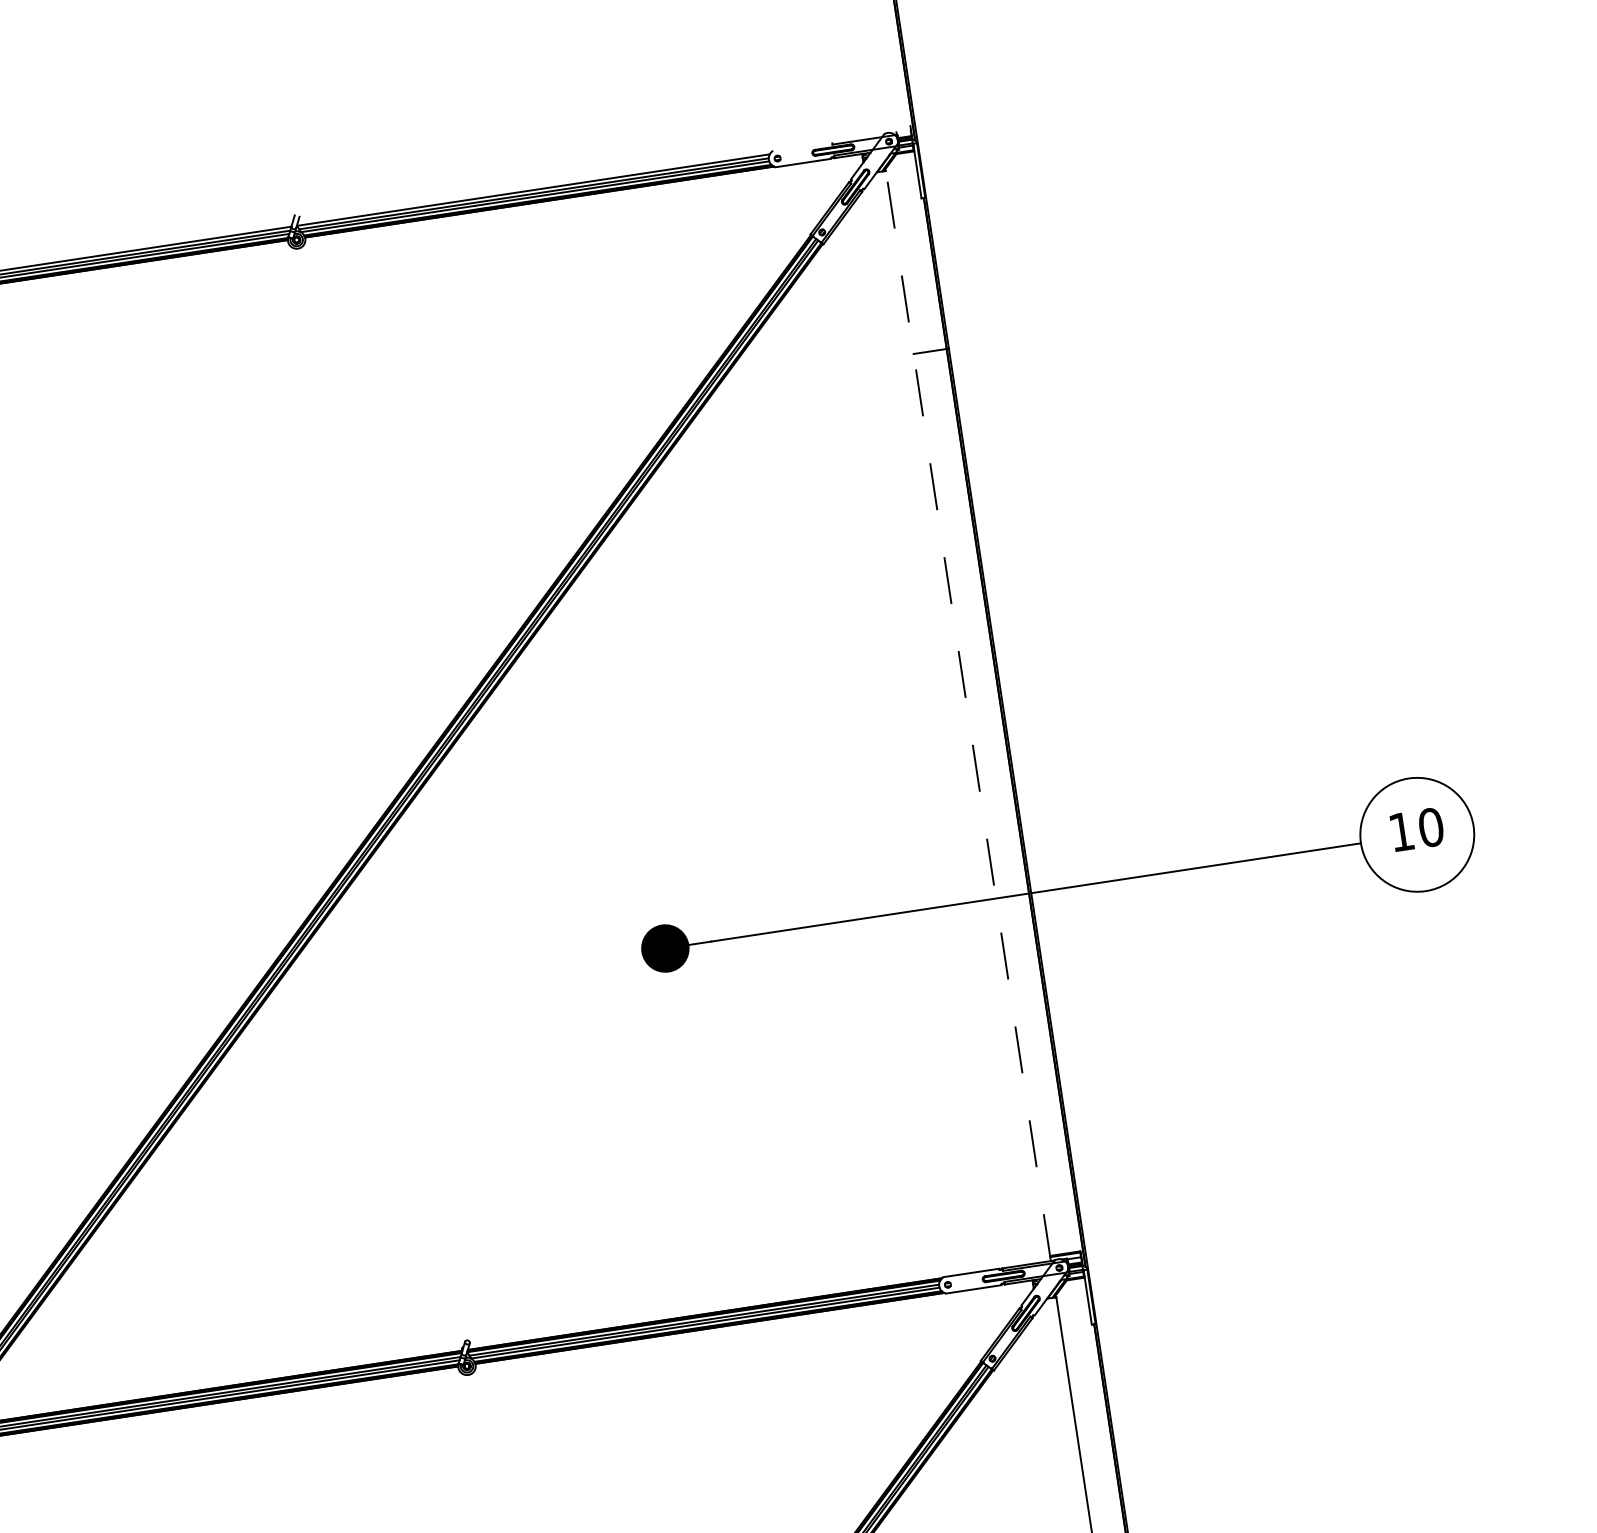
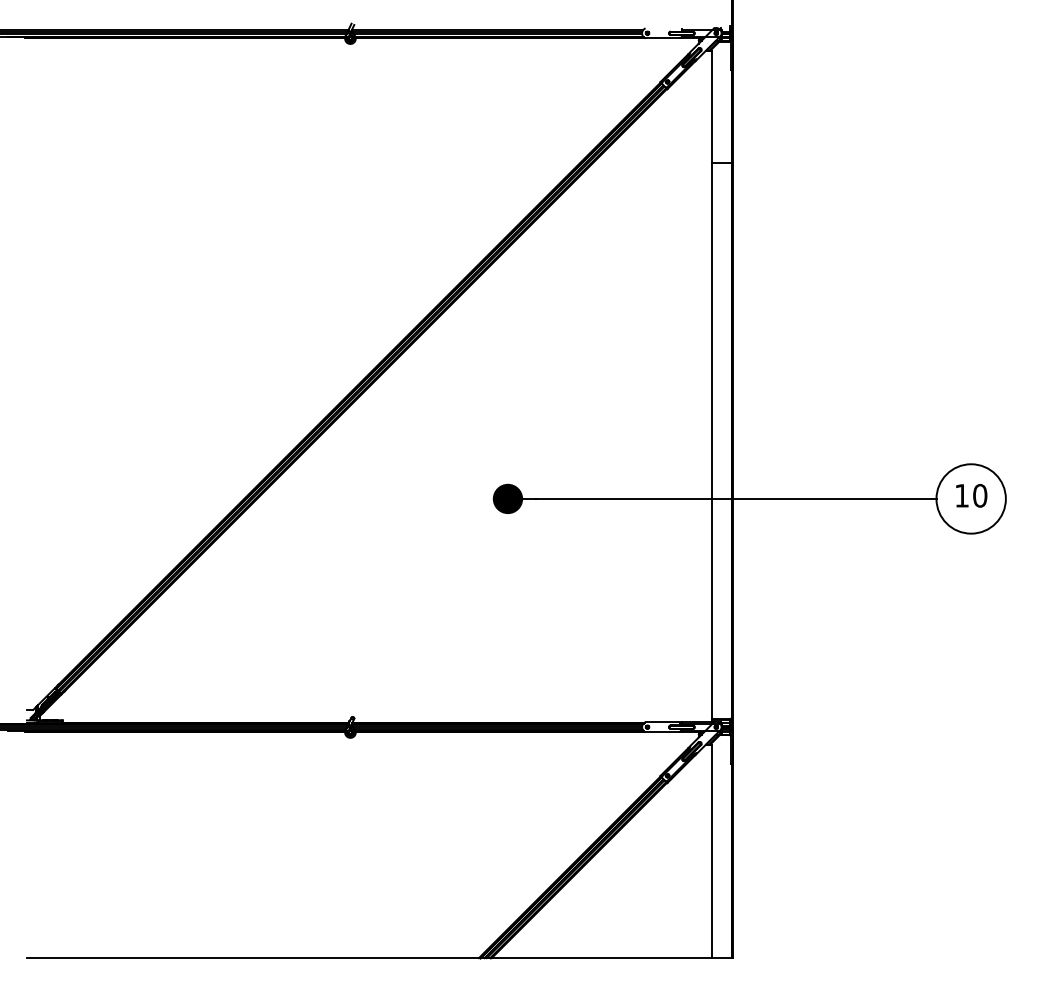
line: (968, 716) -> (711, 386), dashed -> solid

